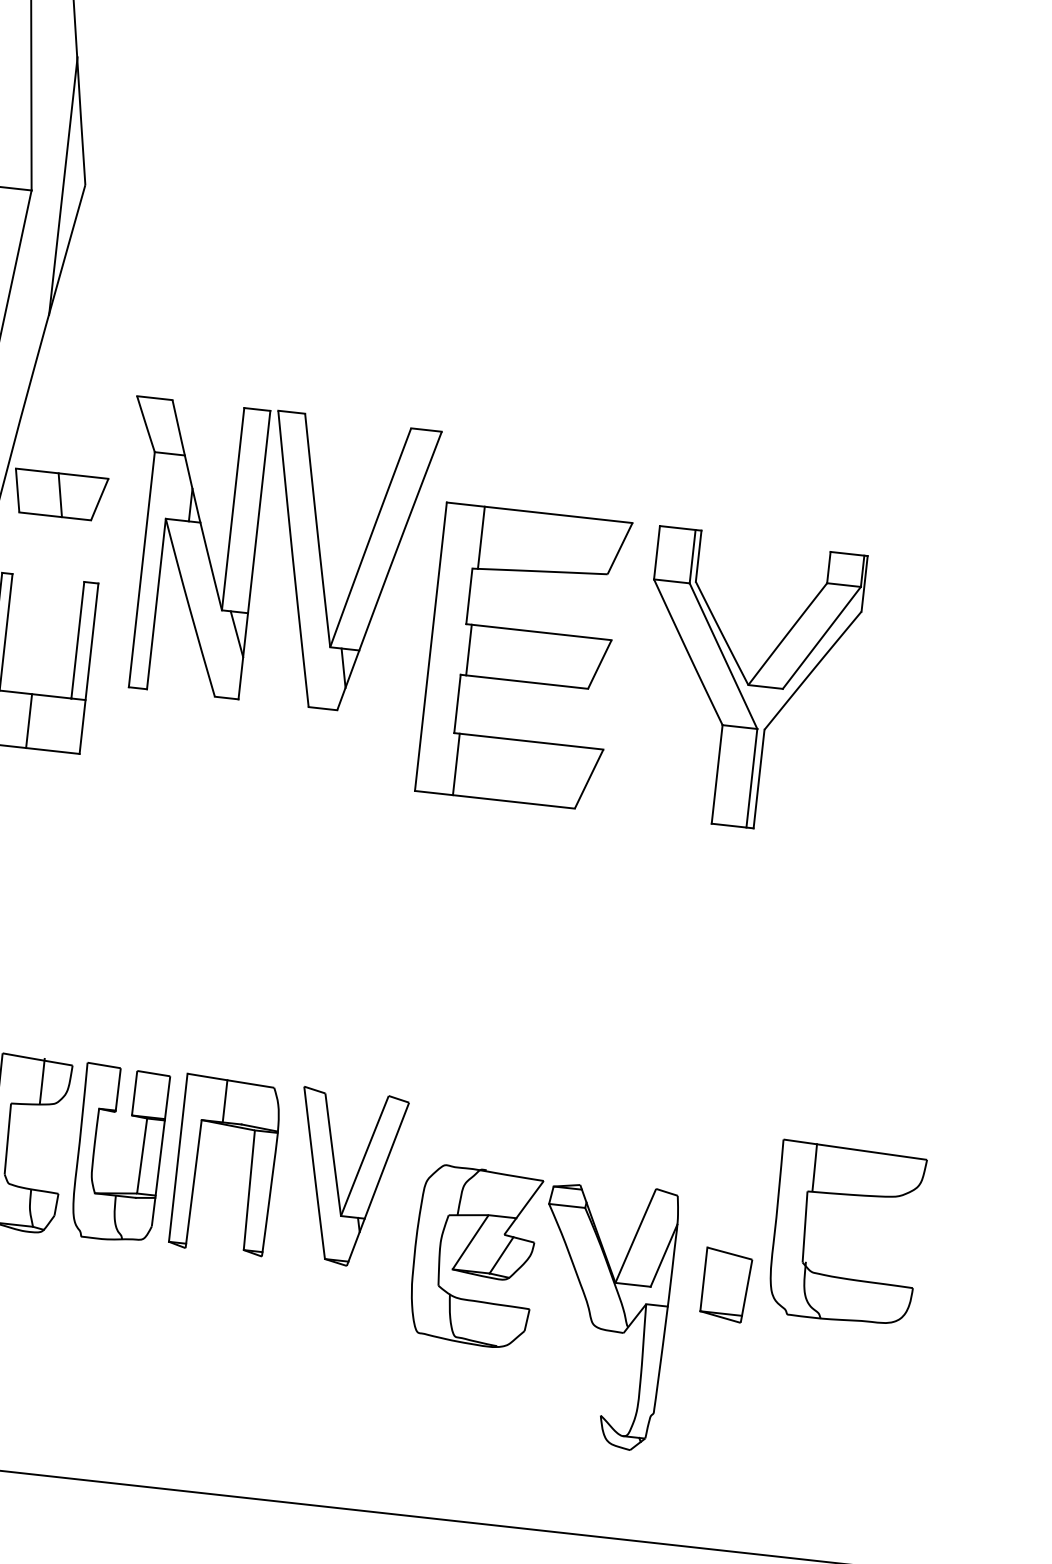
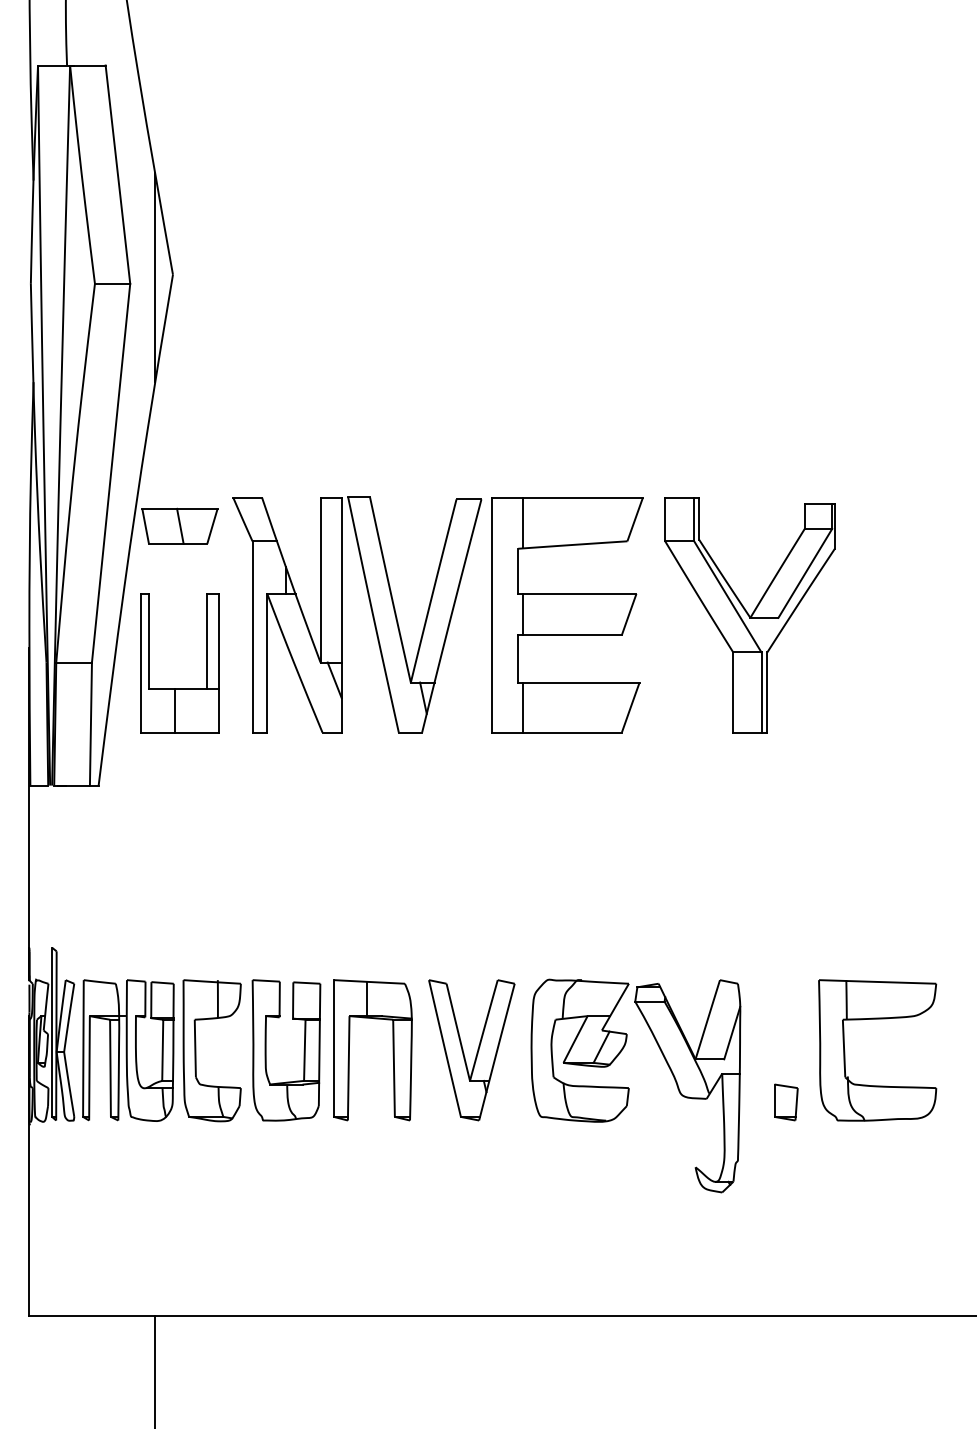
part: (291, 557) -> (371, 613), moved
part: (726, 1285) -> (786, 1102), size x0.62
part: (530, 1309) -> (629, 1088), moved

